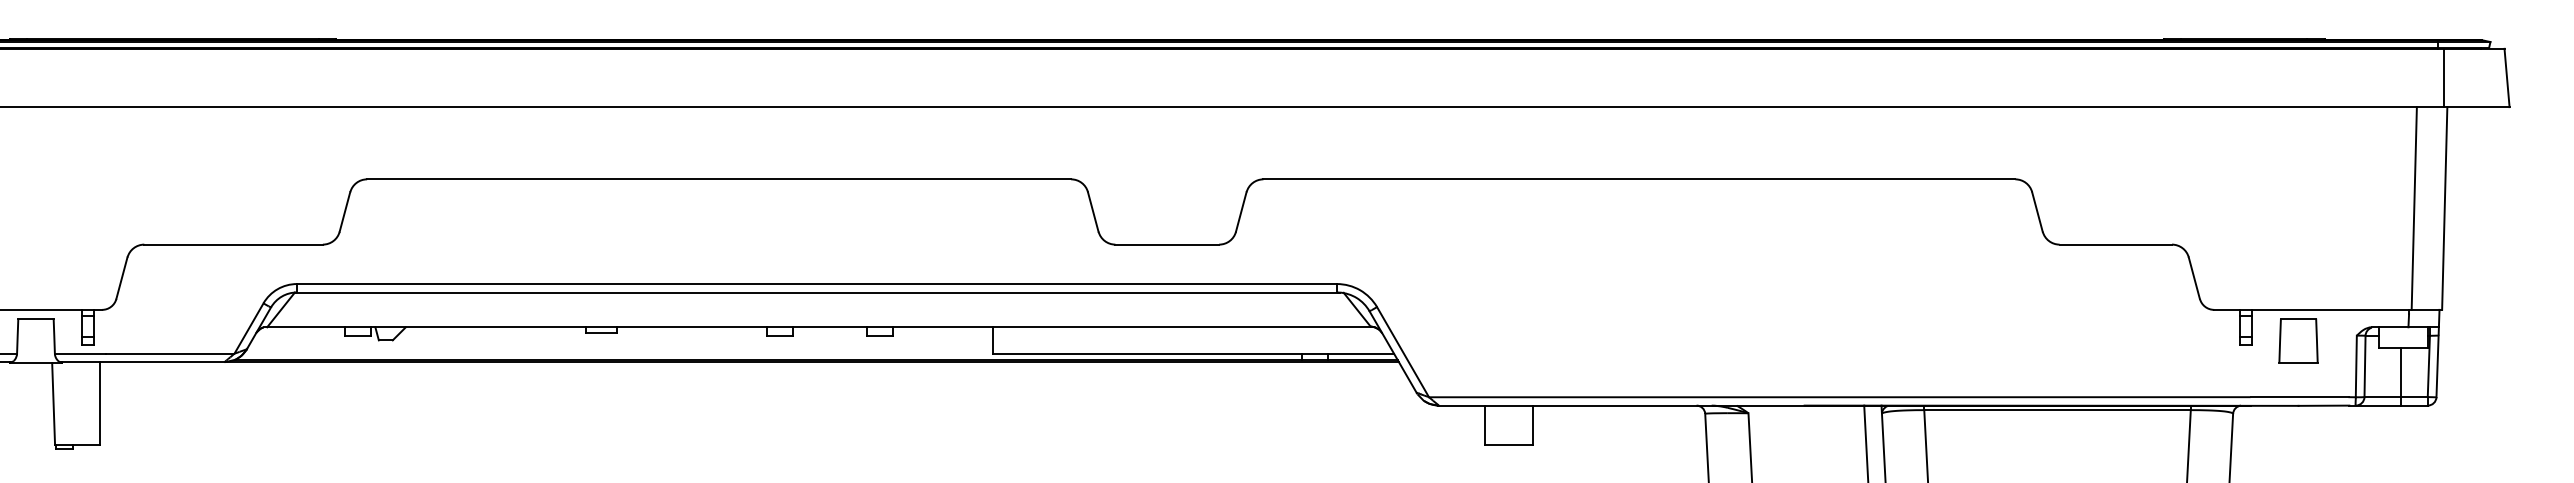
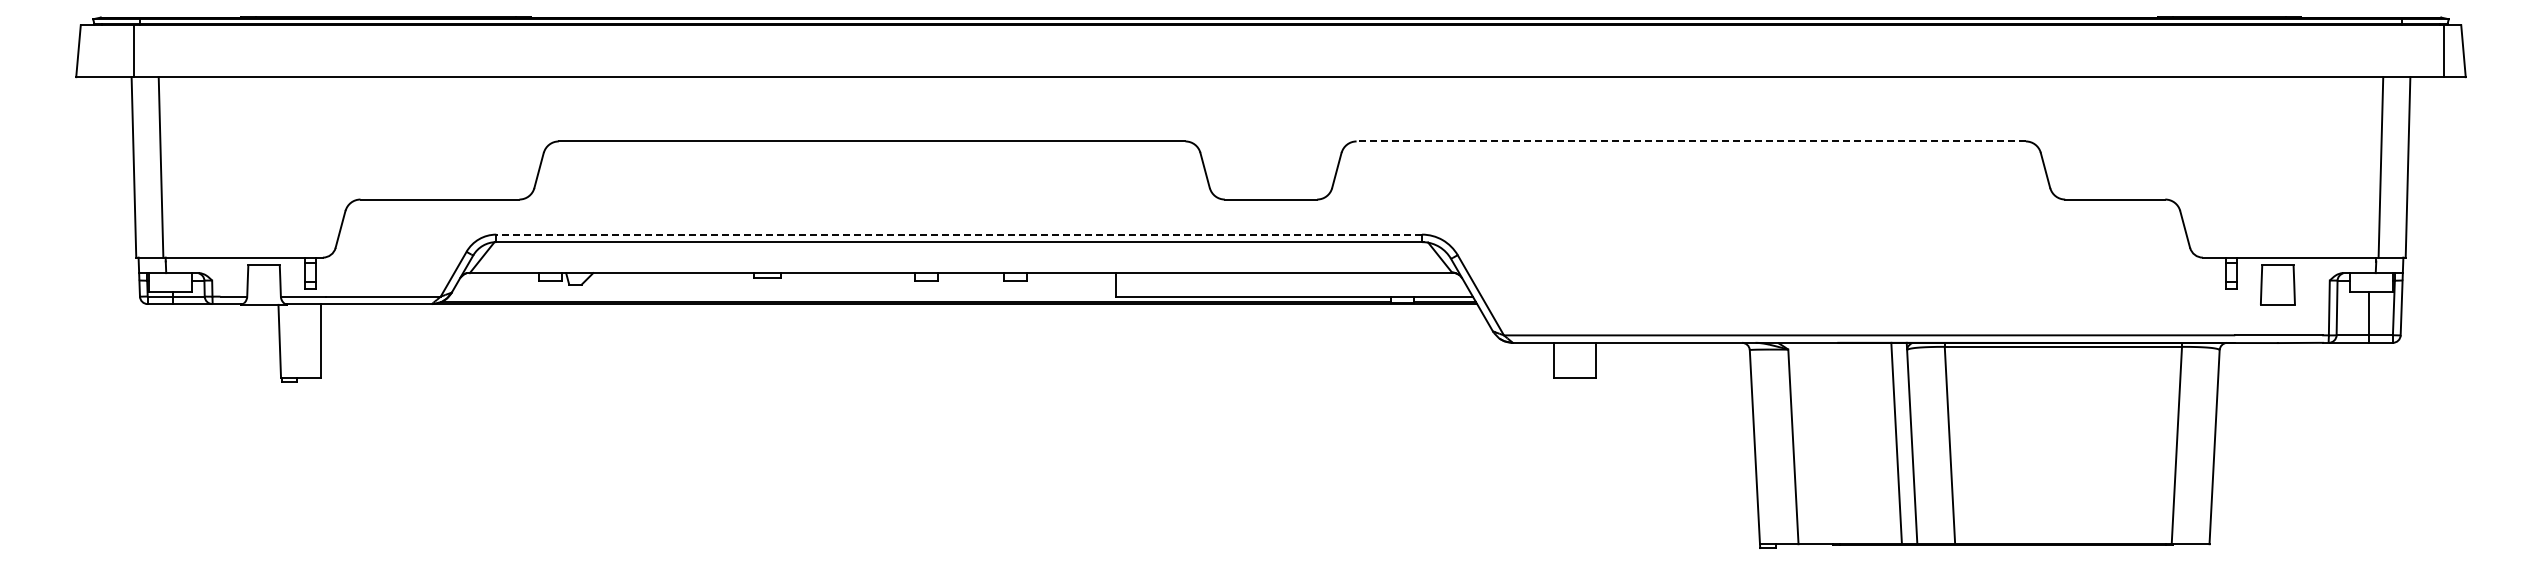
line: (2444, 78) -> (2443, 51), moved
line: (1639, 179) -> (1691, 141), solid -> dashed
line: (817, 283) -> (959, 234), solid -> dashed

